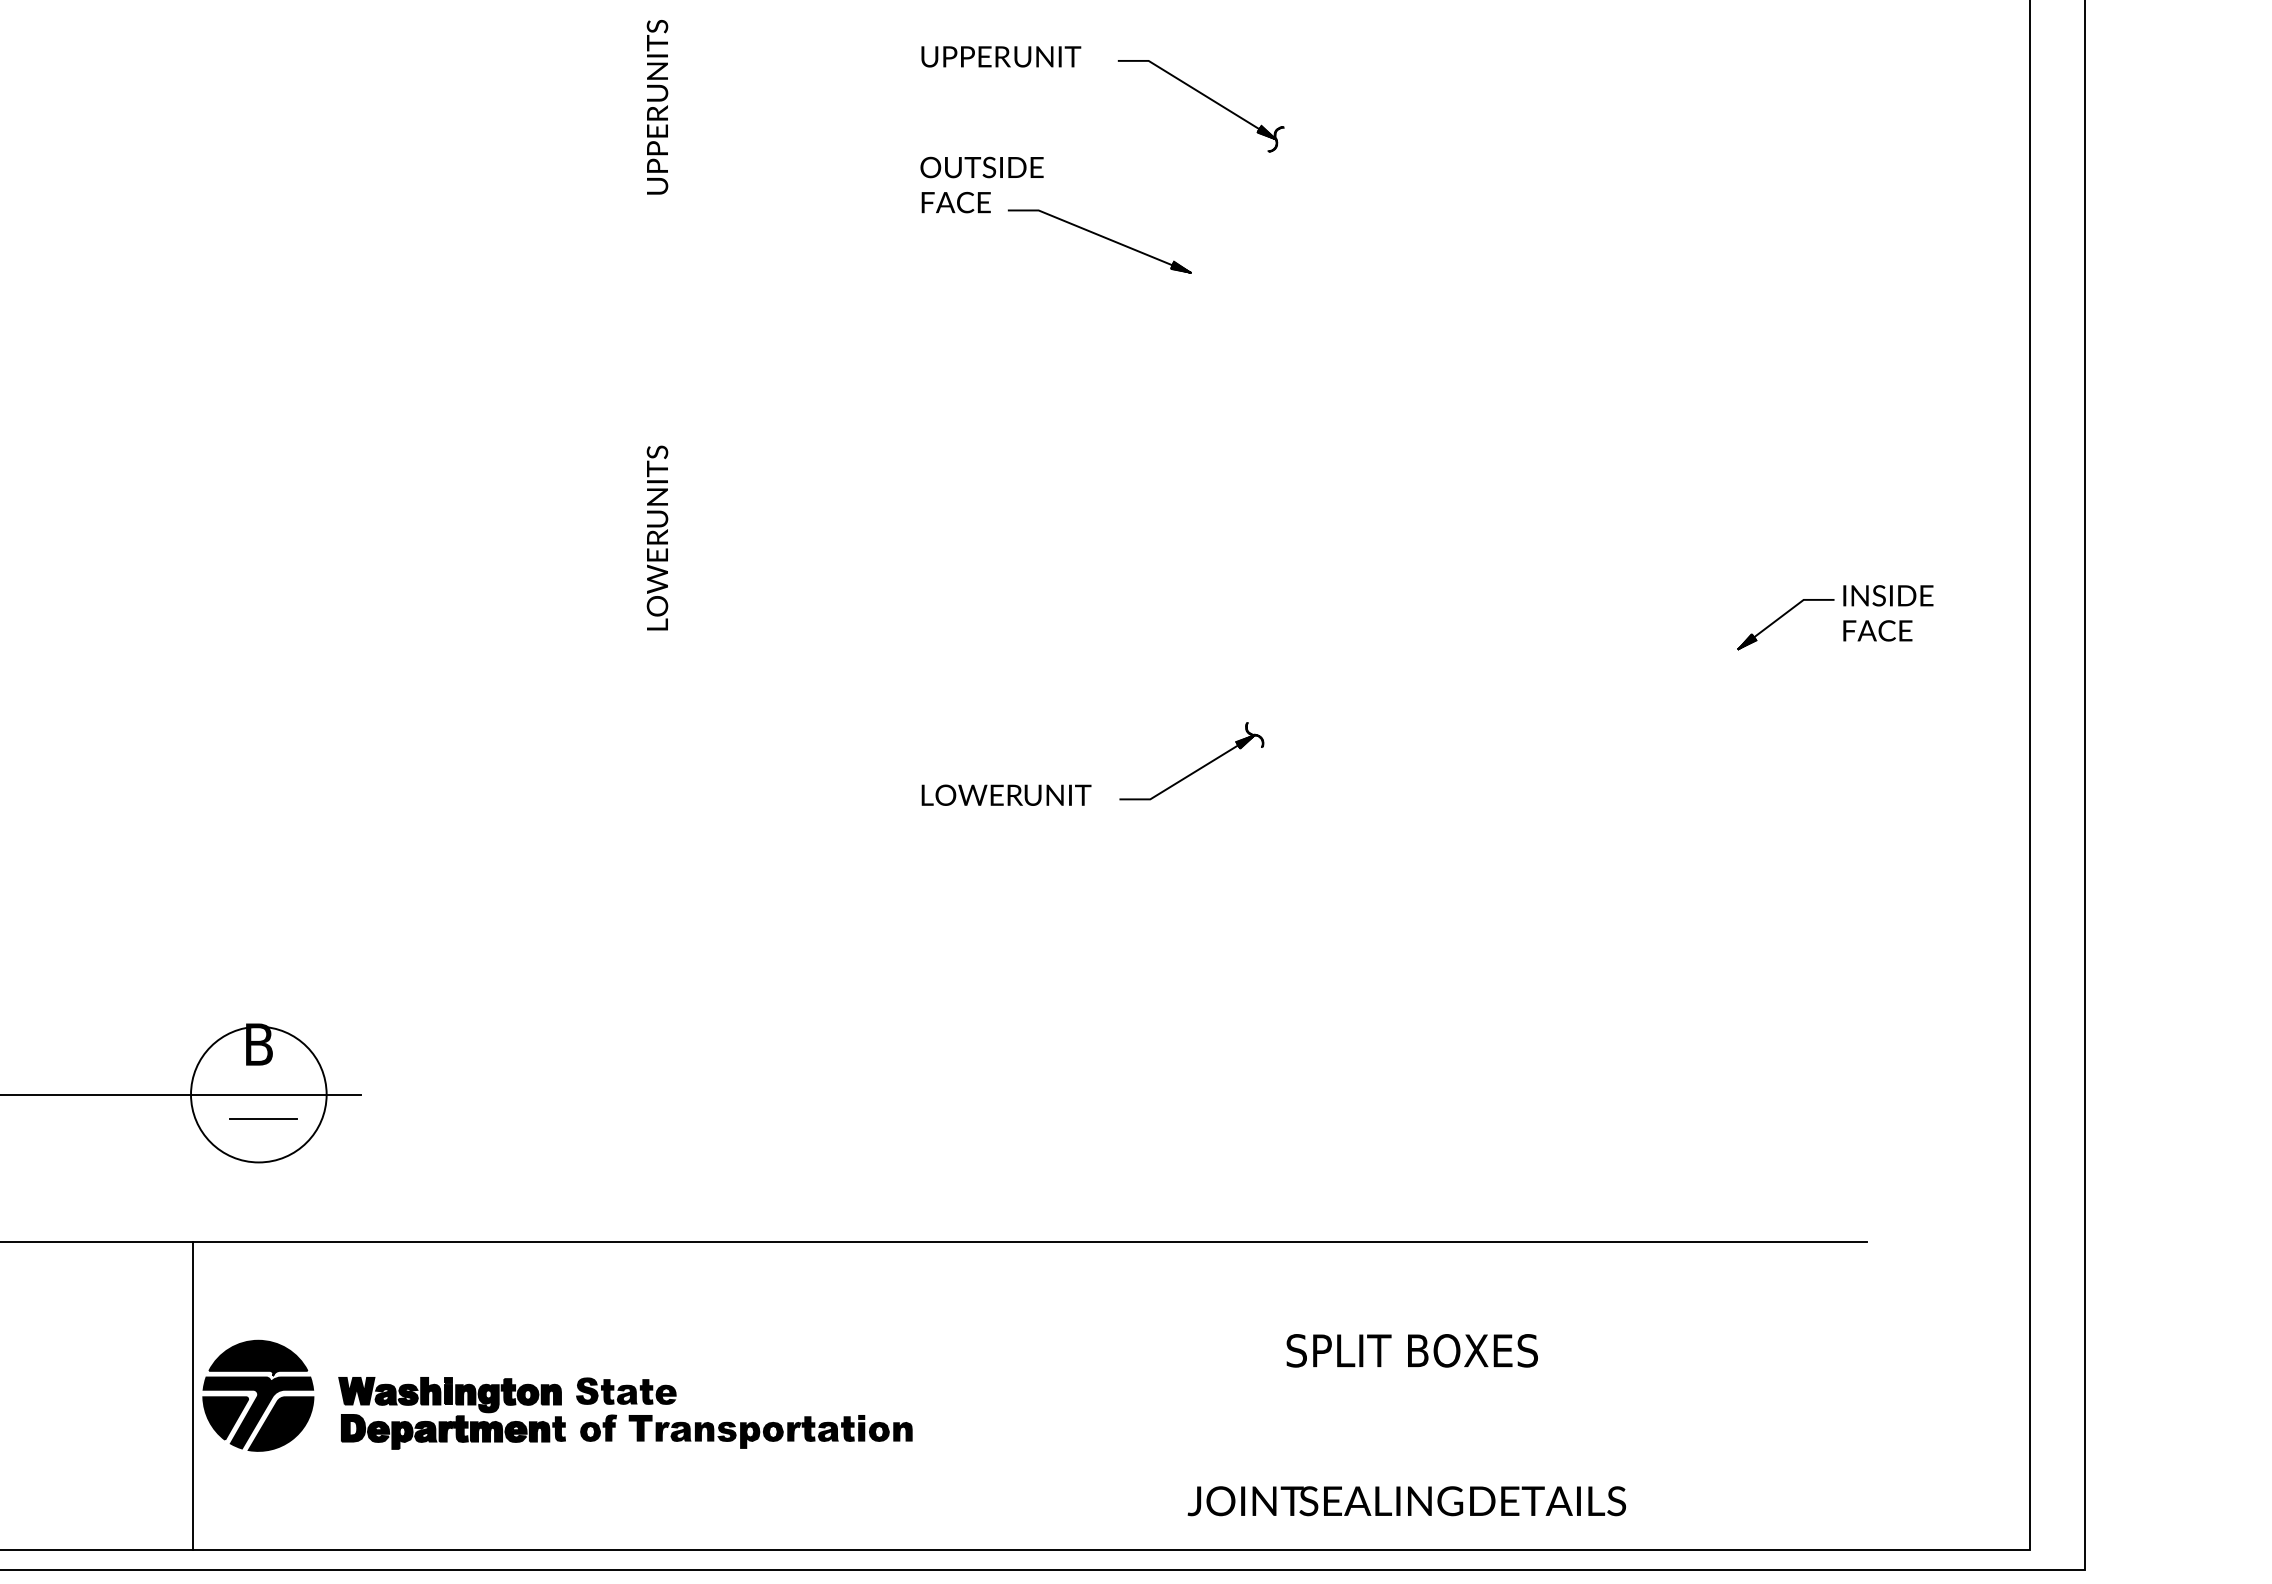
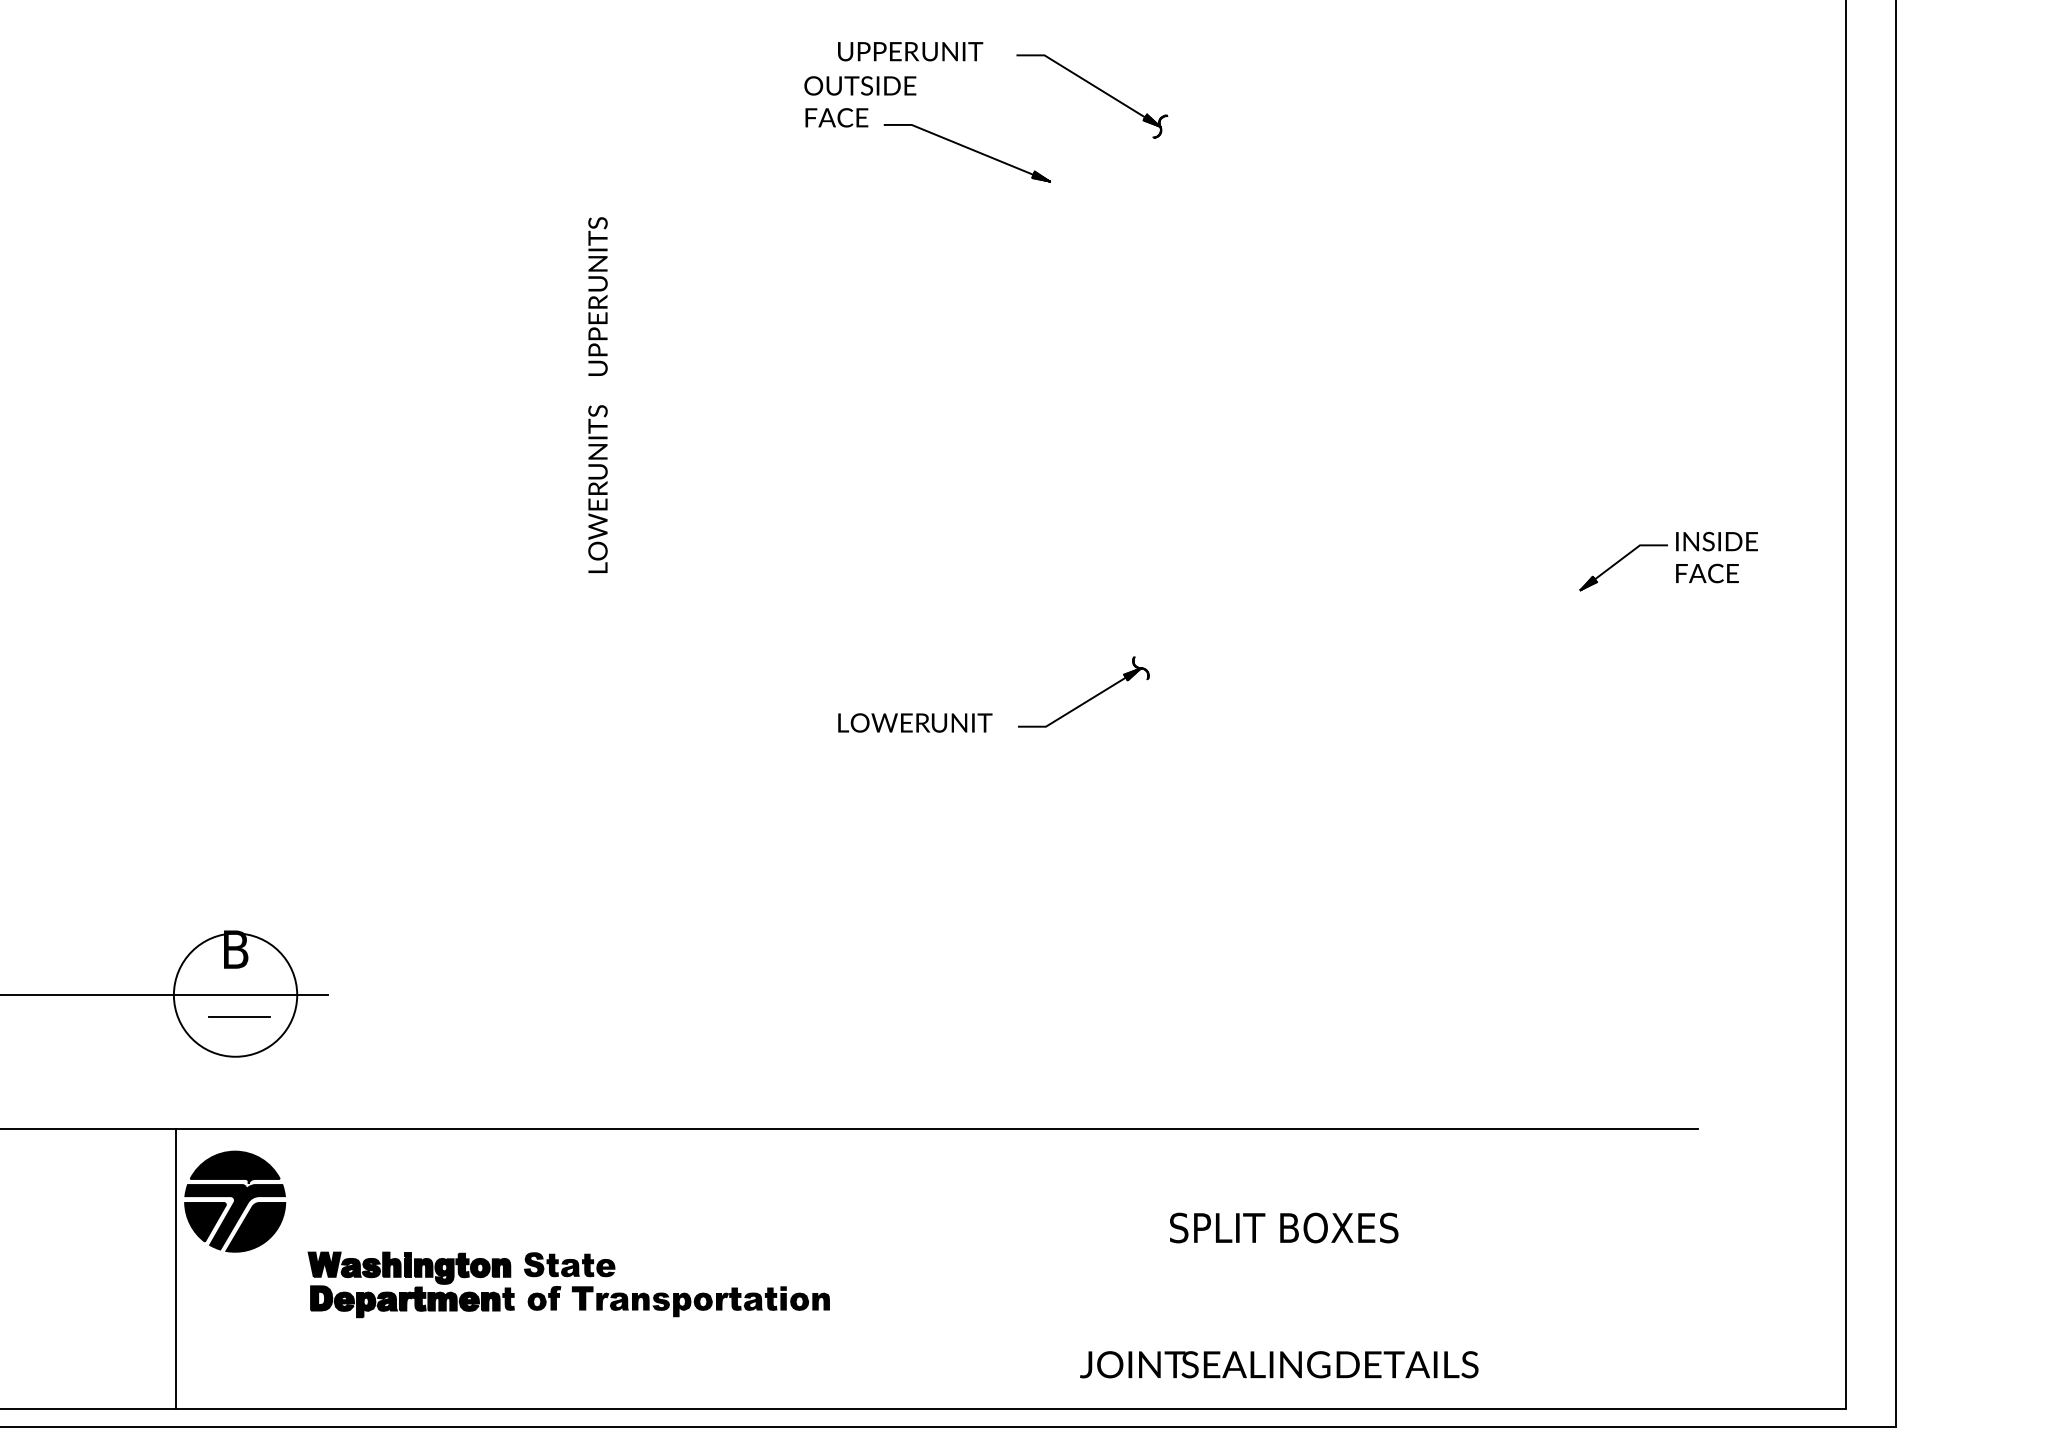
text: (657, 107) -> (597, 296), moved
part: (1055, 214) -> (927, 128), moved
part: (258, 1395) -> (235, 1201), moved

